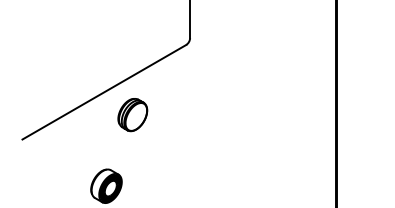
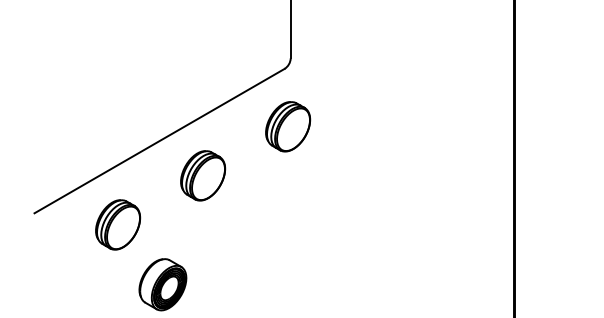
part: (188, 82) -> (288, 126), added
part: (76, 147) -> (117, 225), added

